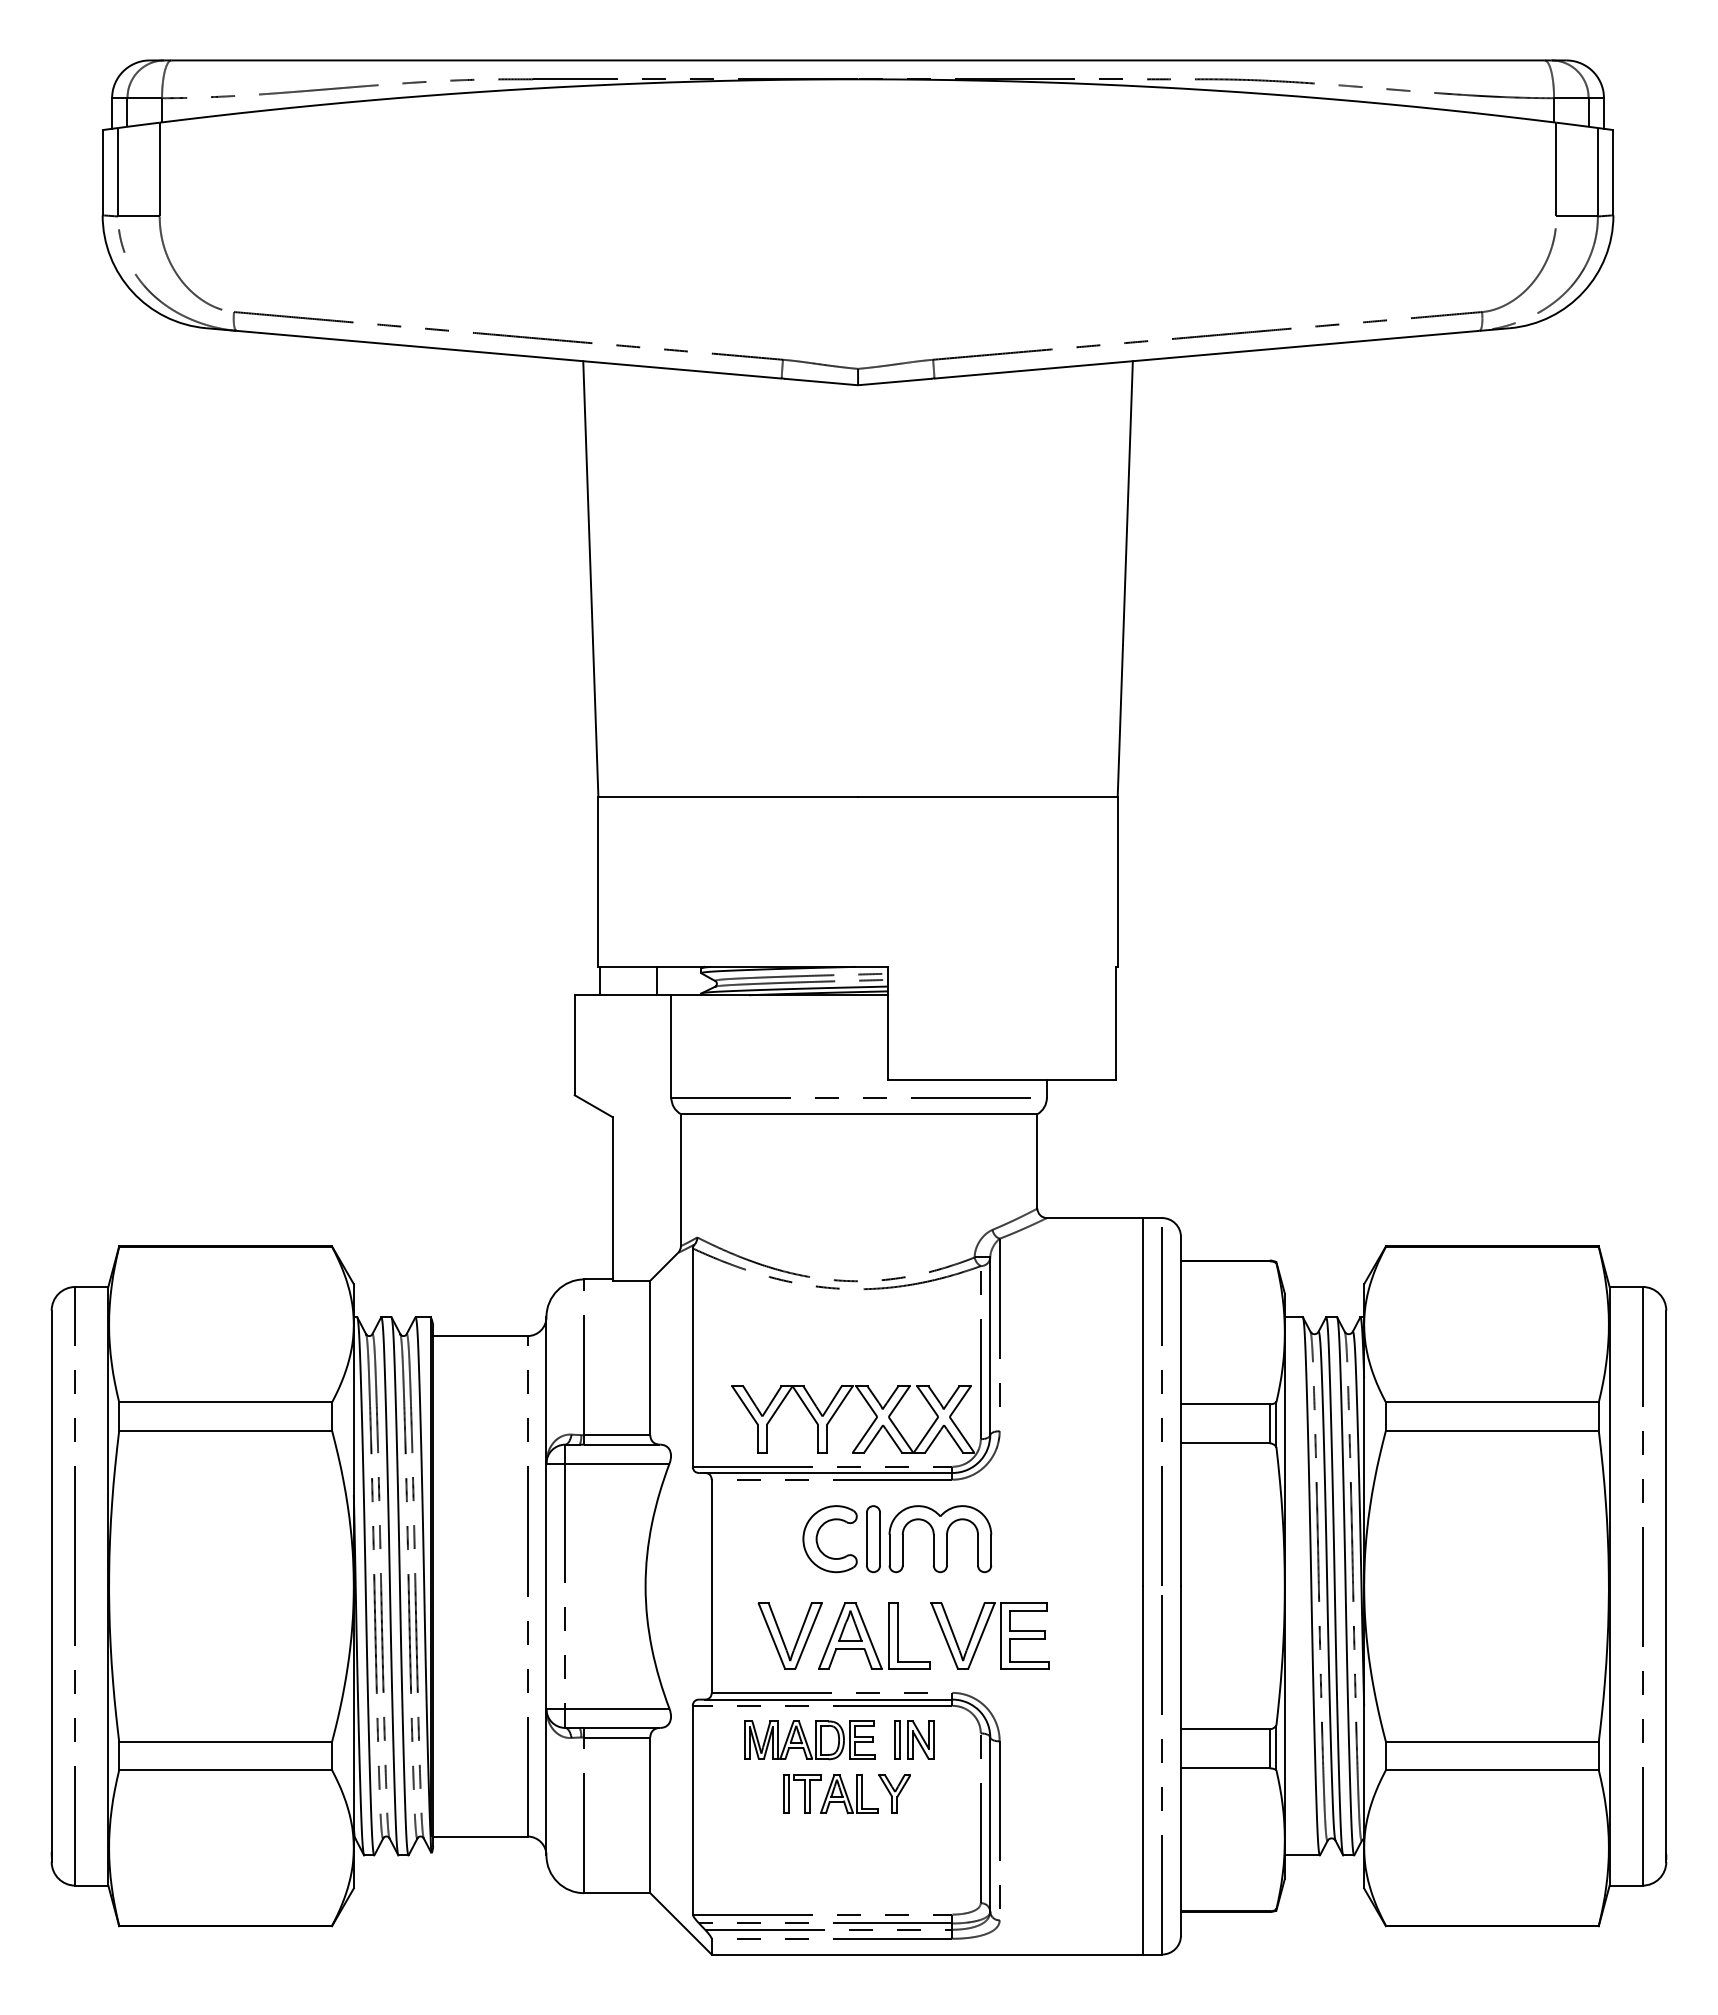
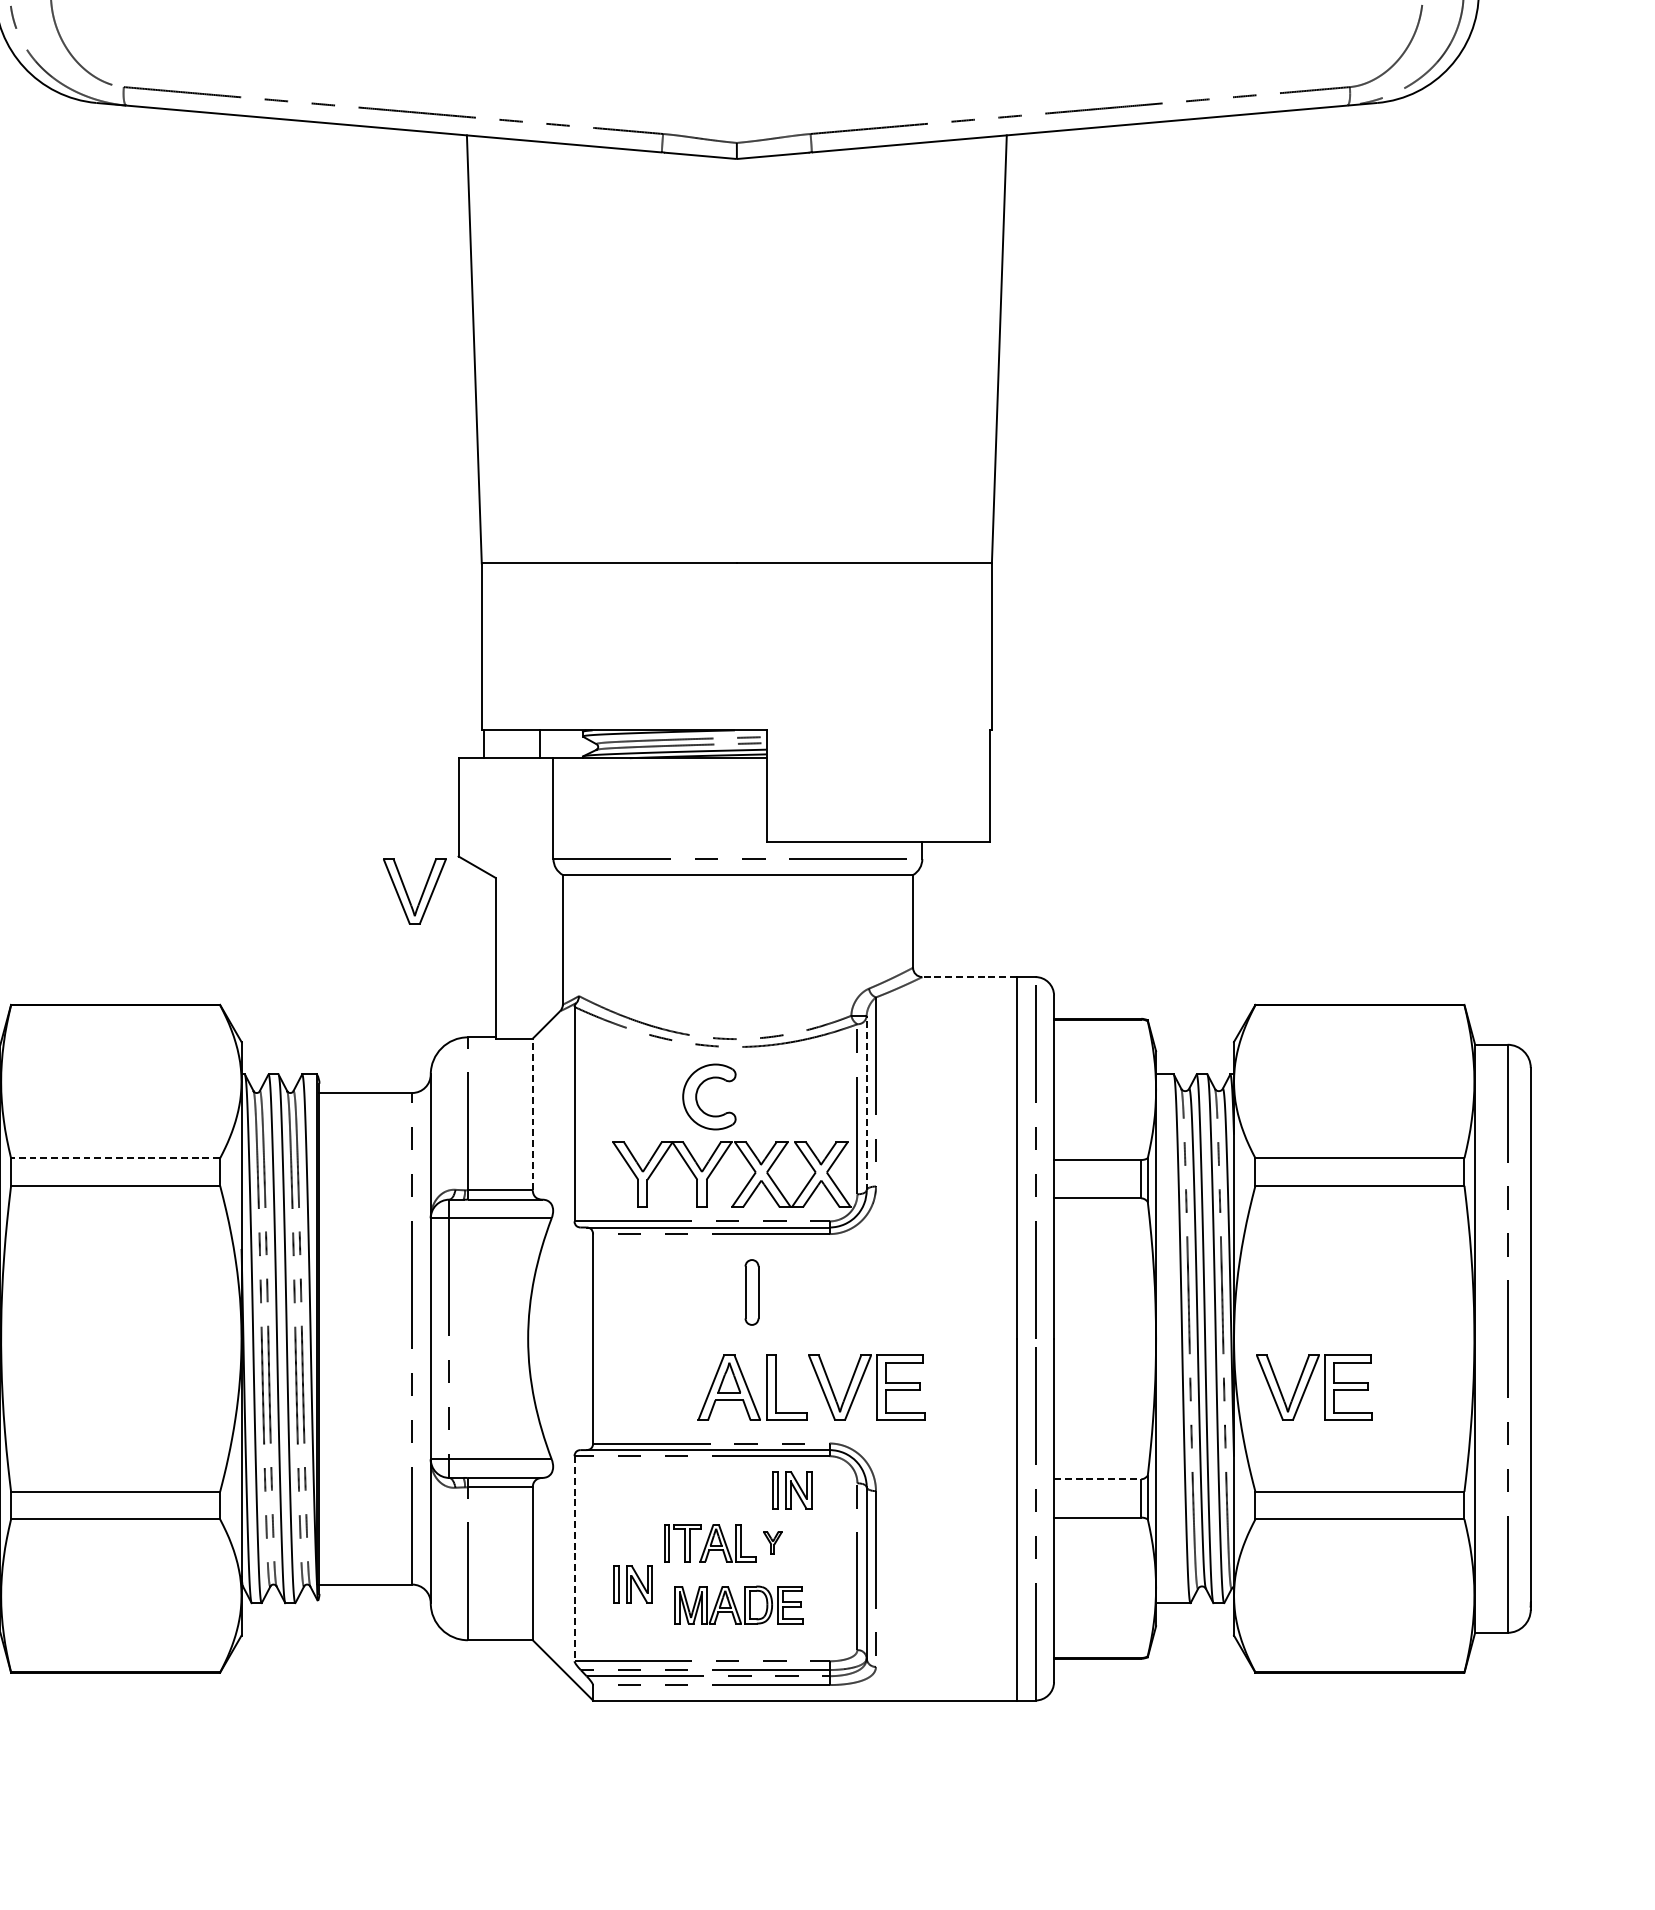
line: (1094, 1218) -> (969, 977), solid -> dashed
line: (990, 1346) -> (866, 1103), solid -> dashed
line: (650, 1357) -> (532, 1114), solid -> dashed
line: (225, 1402) -> (115, 1158), solid -> dashed
part: (940, 1539) -> (817, 1292), removed
part: (818, 1543) -> (698, 1101), moved
part: (1439, 1634) -> (1308, 1386), added
part: (783, 1638) -> (408, 894), moved
line: (1225, 1729) -> (1097, 1479), solid -> dashed
part: (809, 1740) -> (738, 1605), moved
part: (894, 1793) -> (772, 1542), size x0.6
line: (692, 1810) -> (574, 1559), solid -> dashed
part: (752, 1835) -> (633, 1583), added

